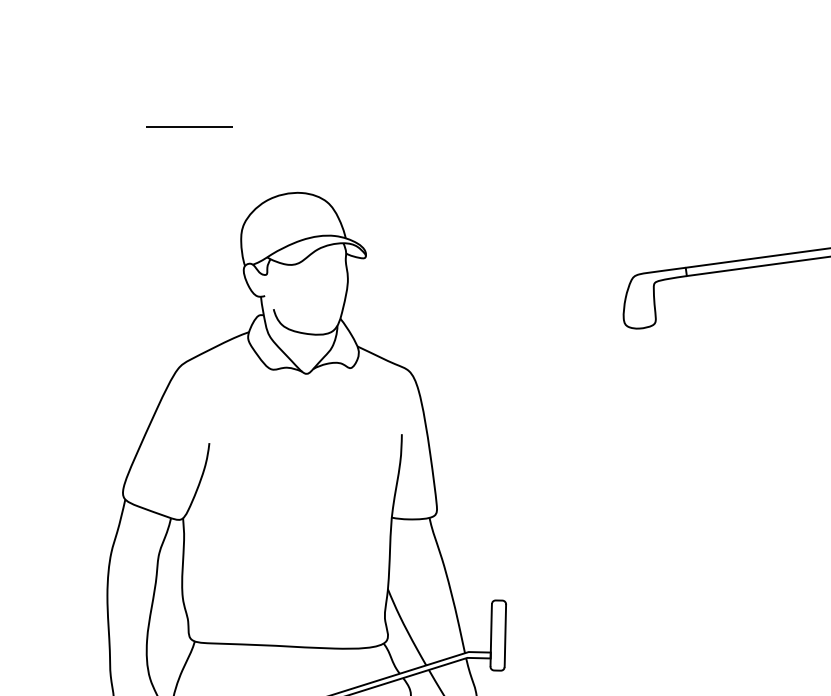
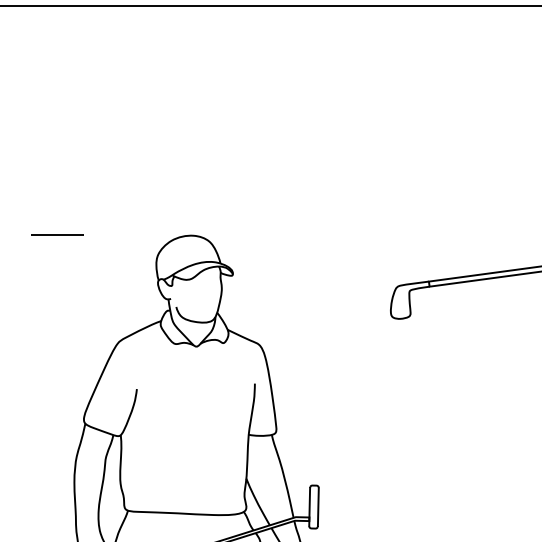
line: (189, 125) -> (57, 234), moved

